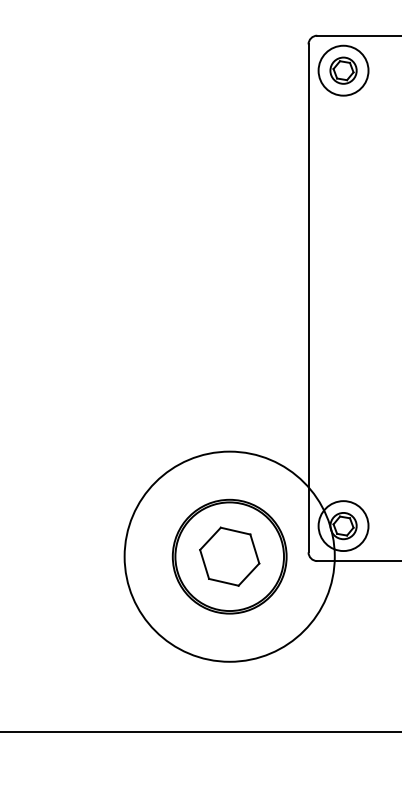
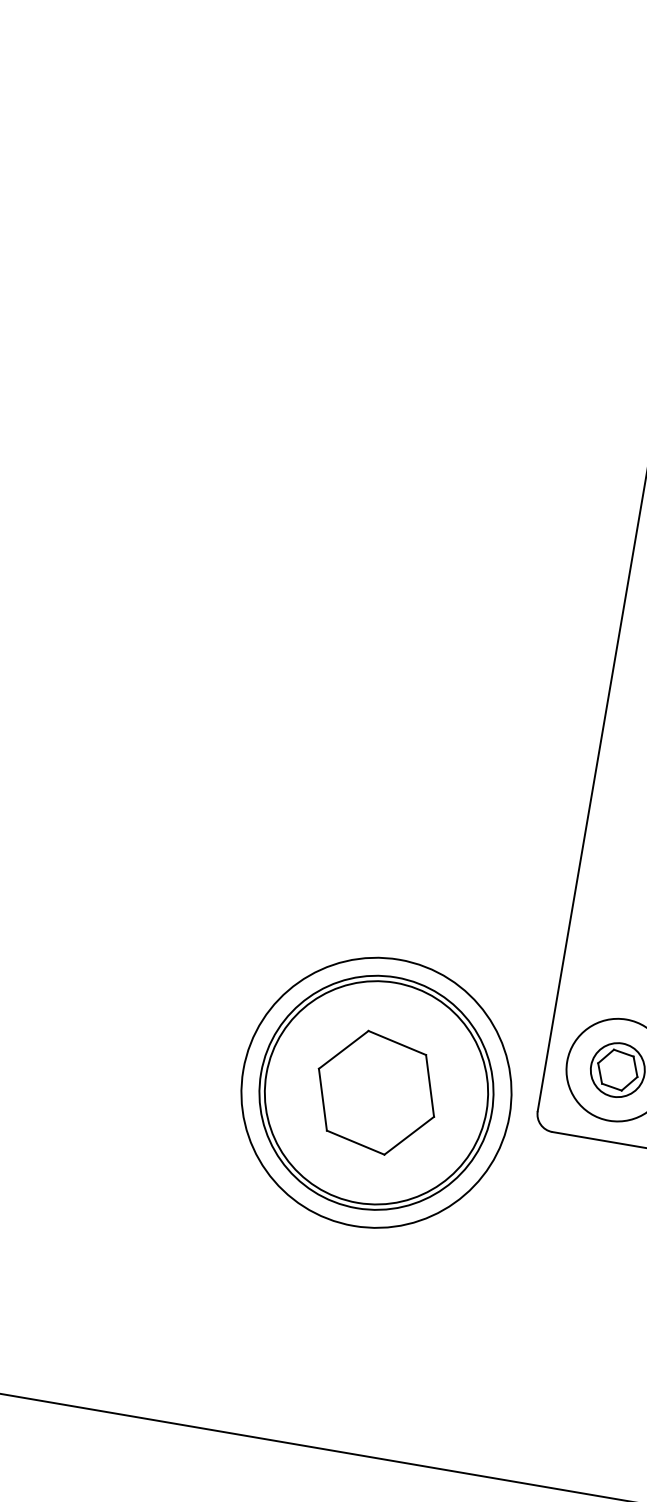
circle: (229, 556) -> (376, 1092), size x0.62

